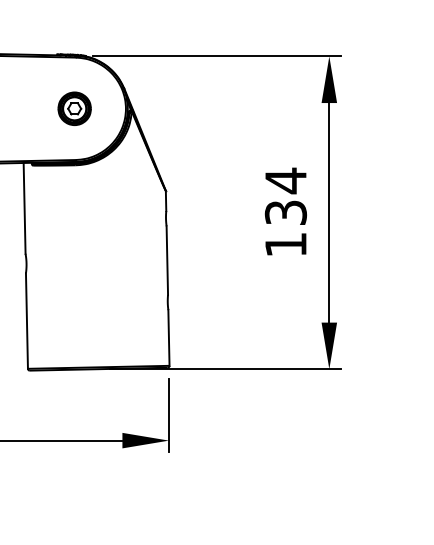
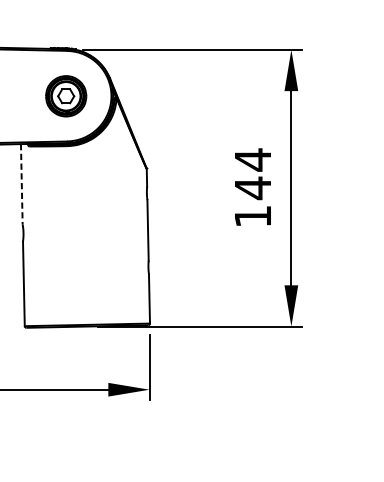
part: (74, 108) -> (65, 95), size x1.4
line: (24, 208) -> (21, 184), solid -> dashed
text: (285, 212) -> (252, 187), 134 -> 144

